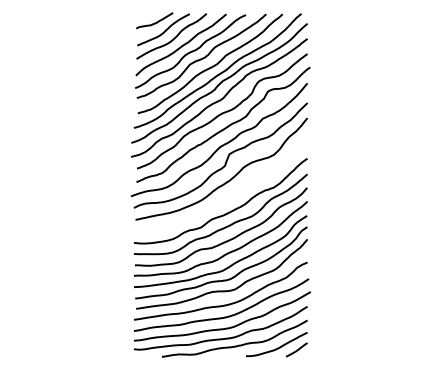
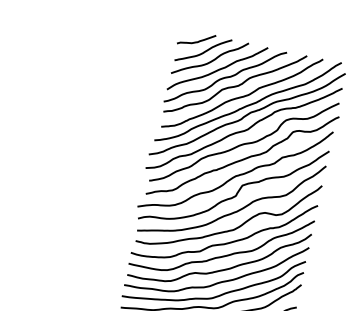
curve: (231, 196) -> (235, 227), added

